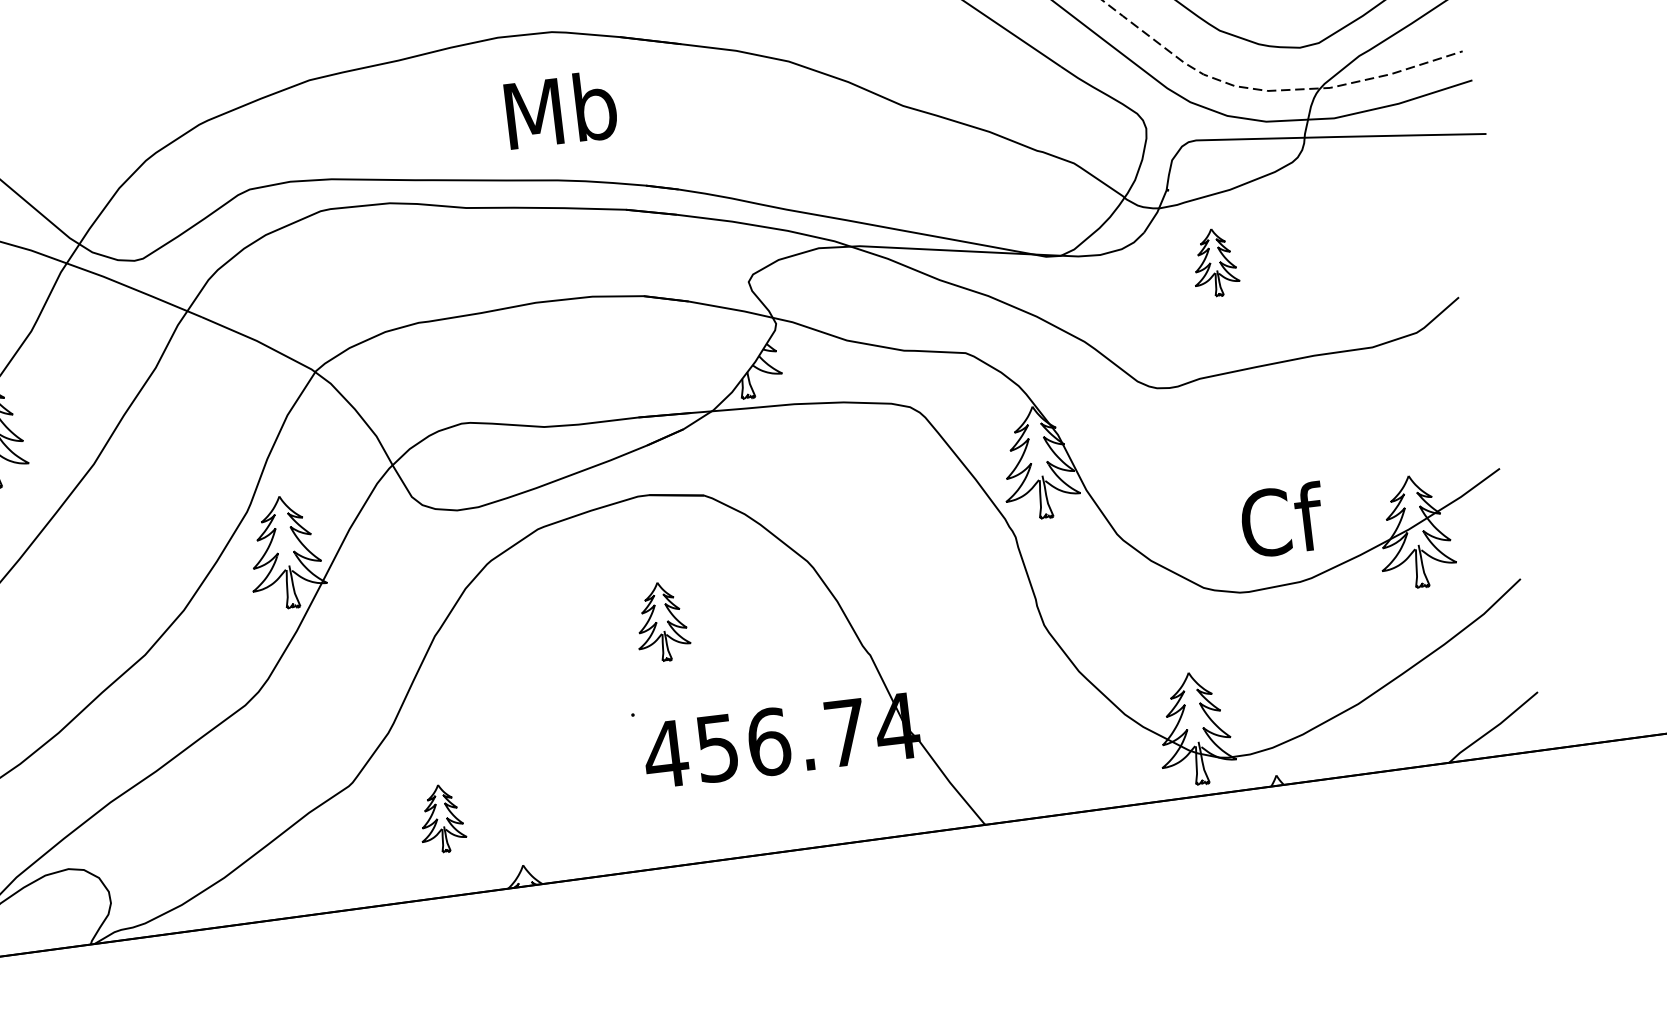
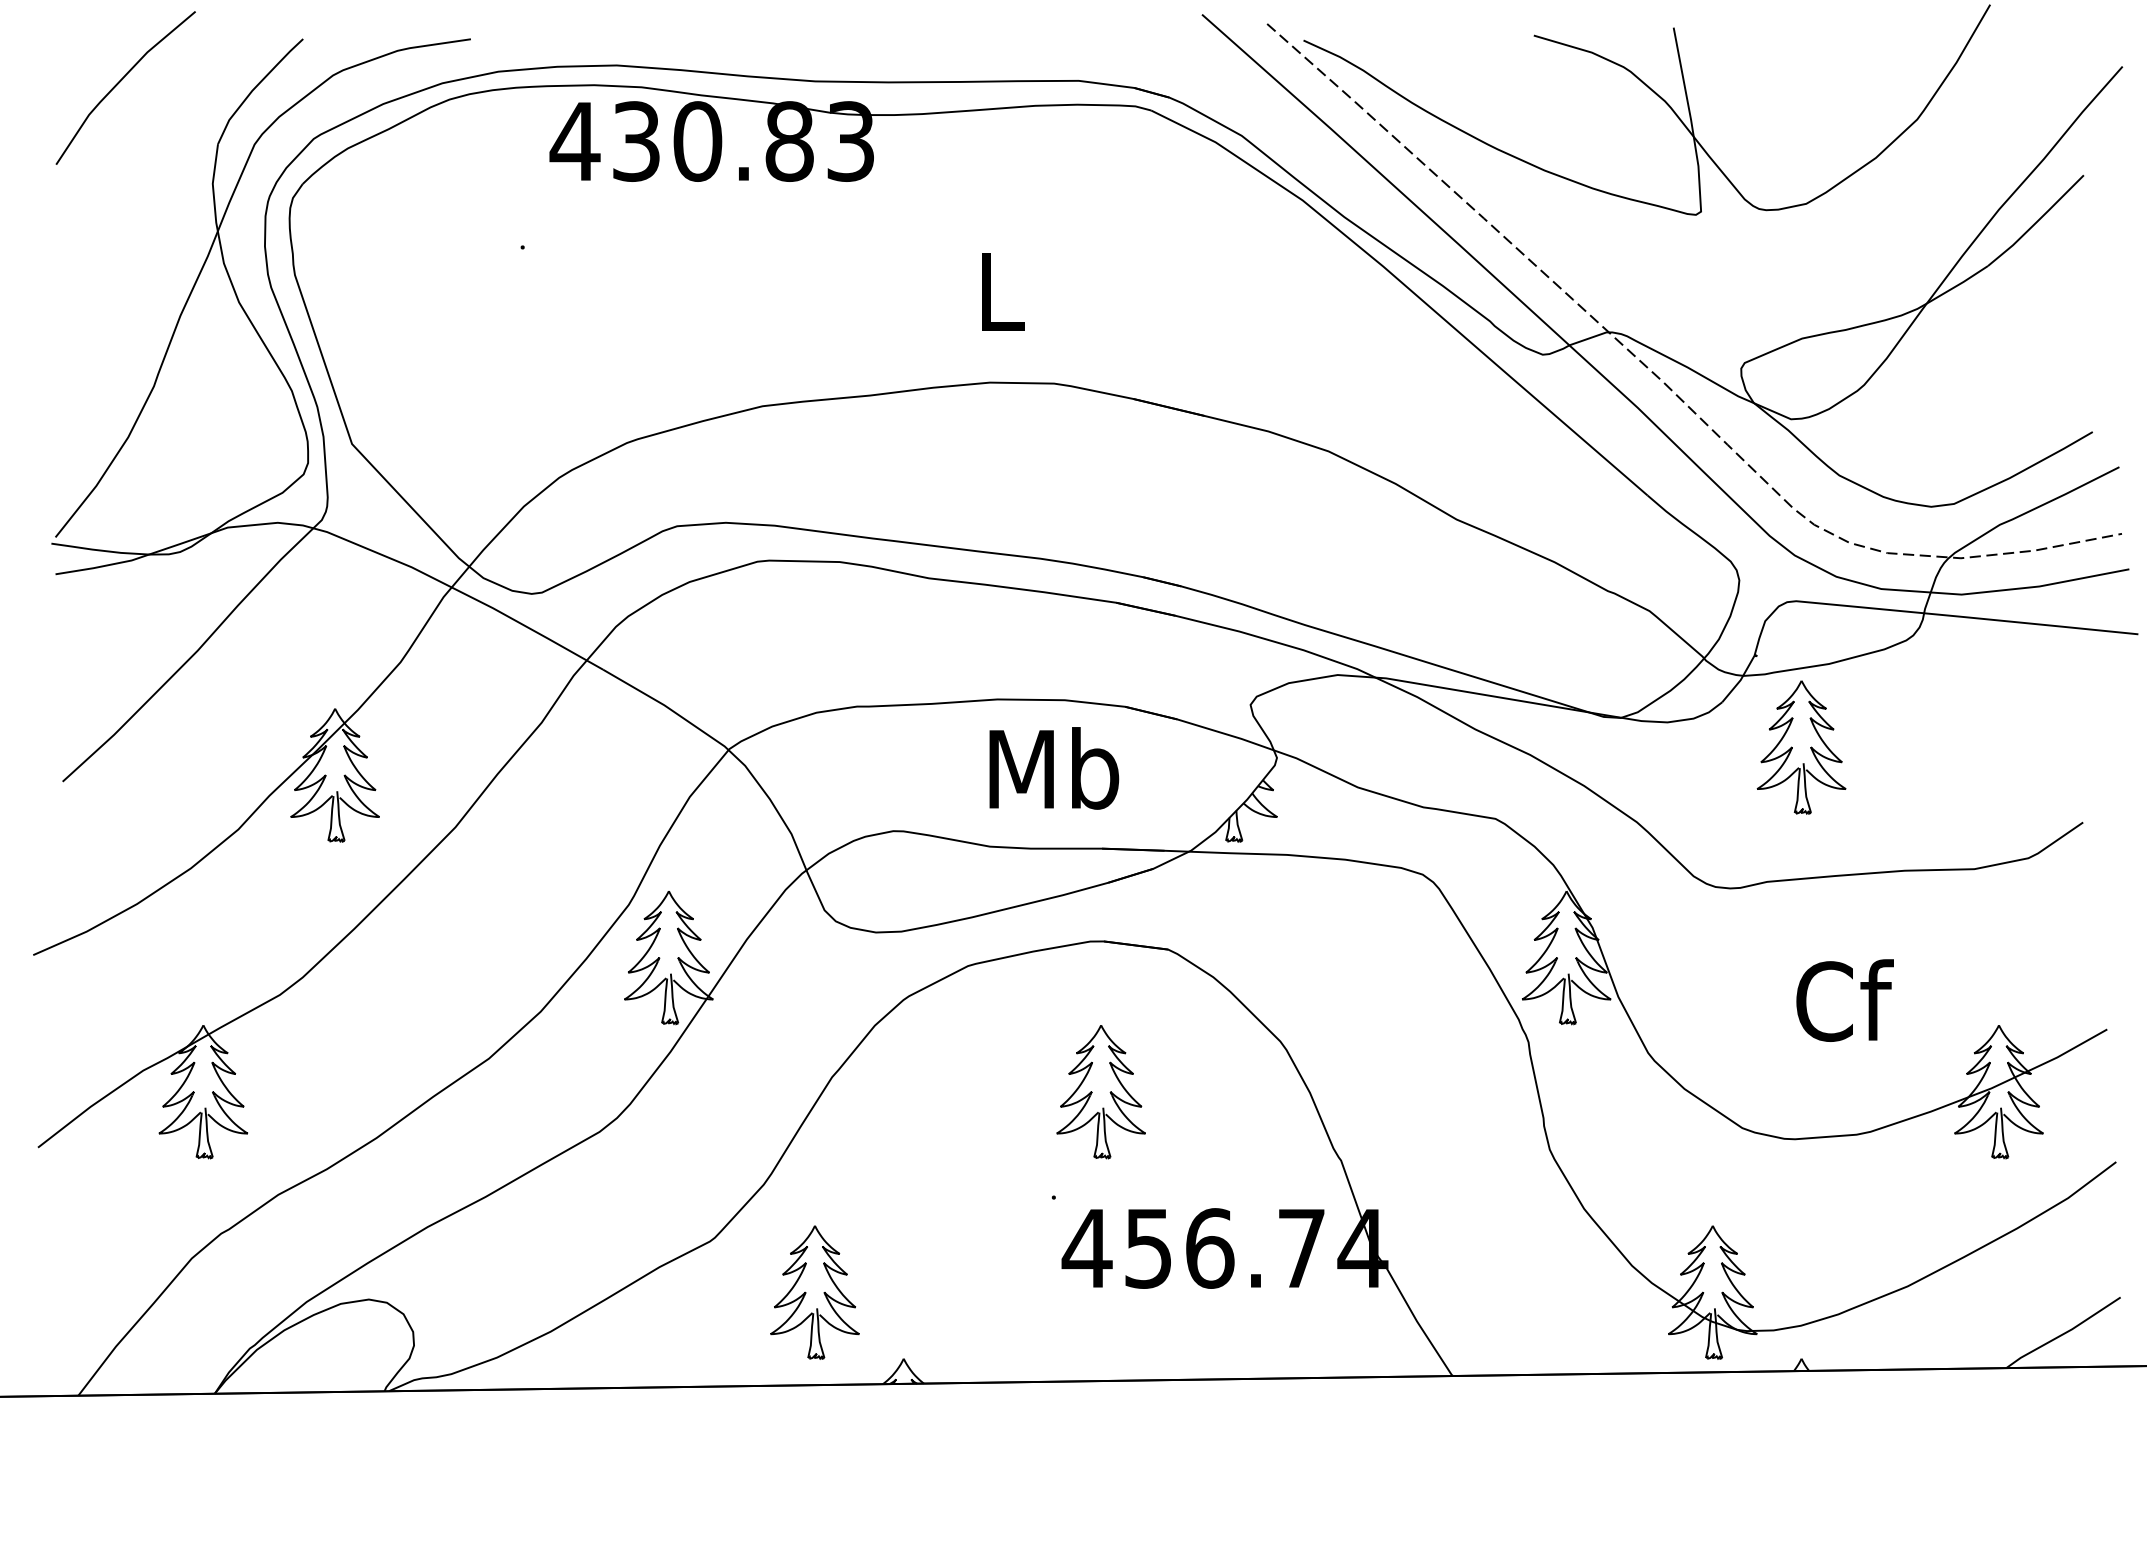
text: (561, 110) -> (1054, 768), moved
part: (1215, 262) -> (1801, 747), size x1.67
text: (1282, 520) -> (1844, 1000), moved
part: (661, 622) -> (1100, 1092), size x1.43
part: (441, 818) -> (814, 1292), size x1.67

